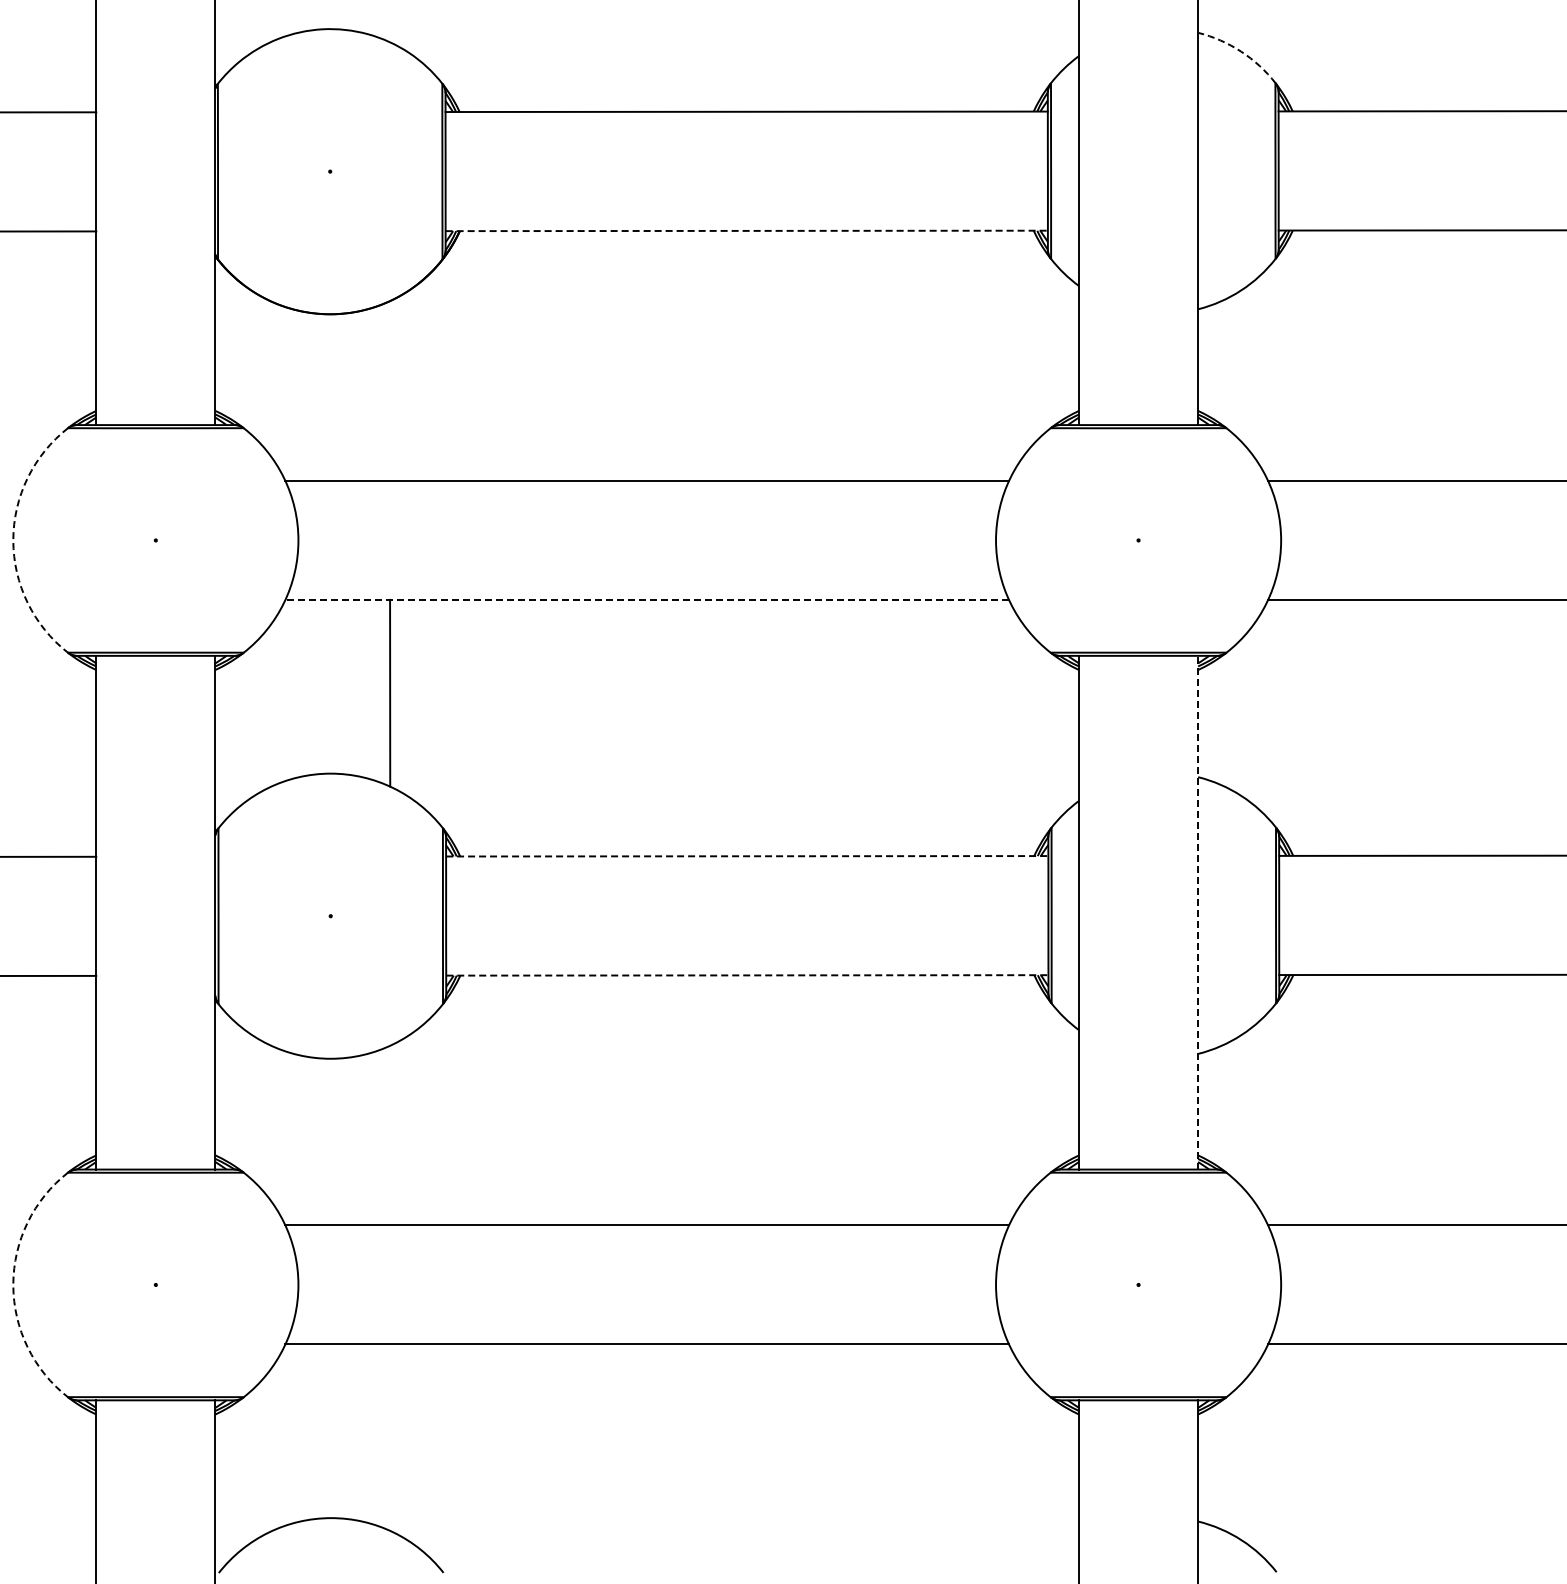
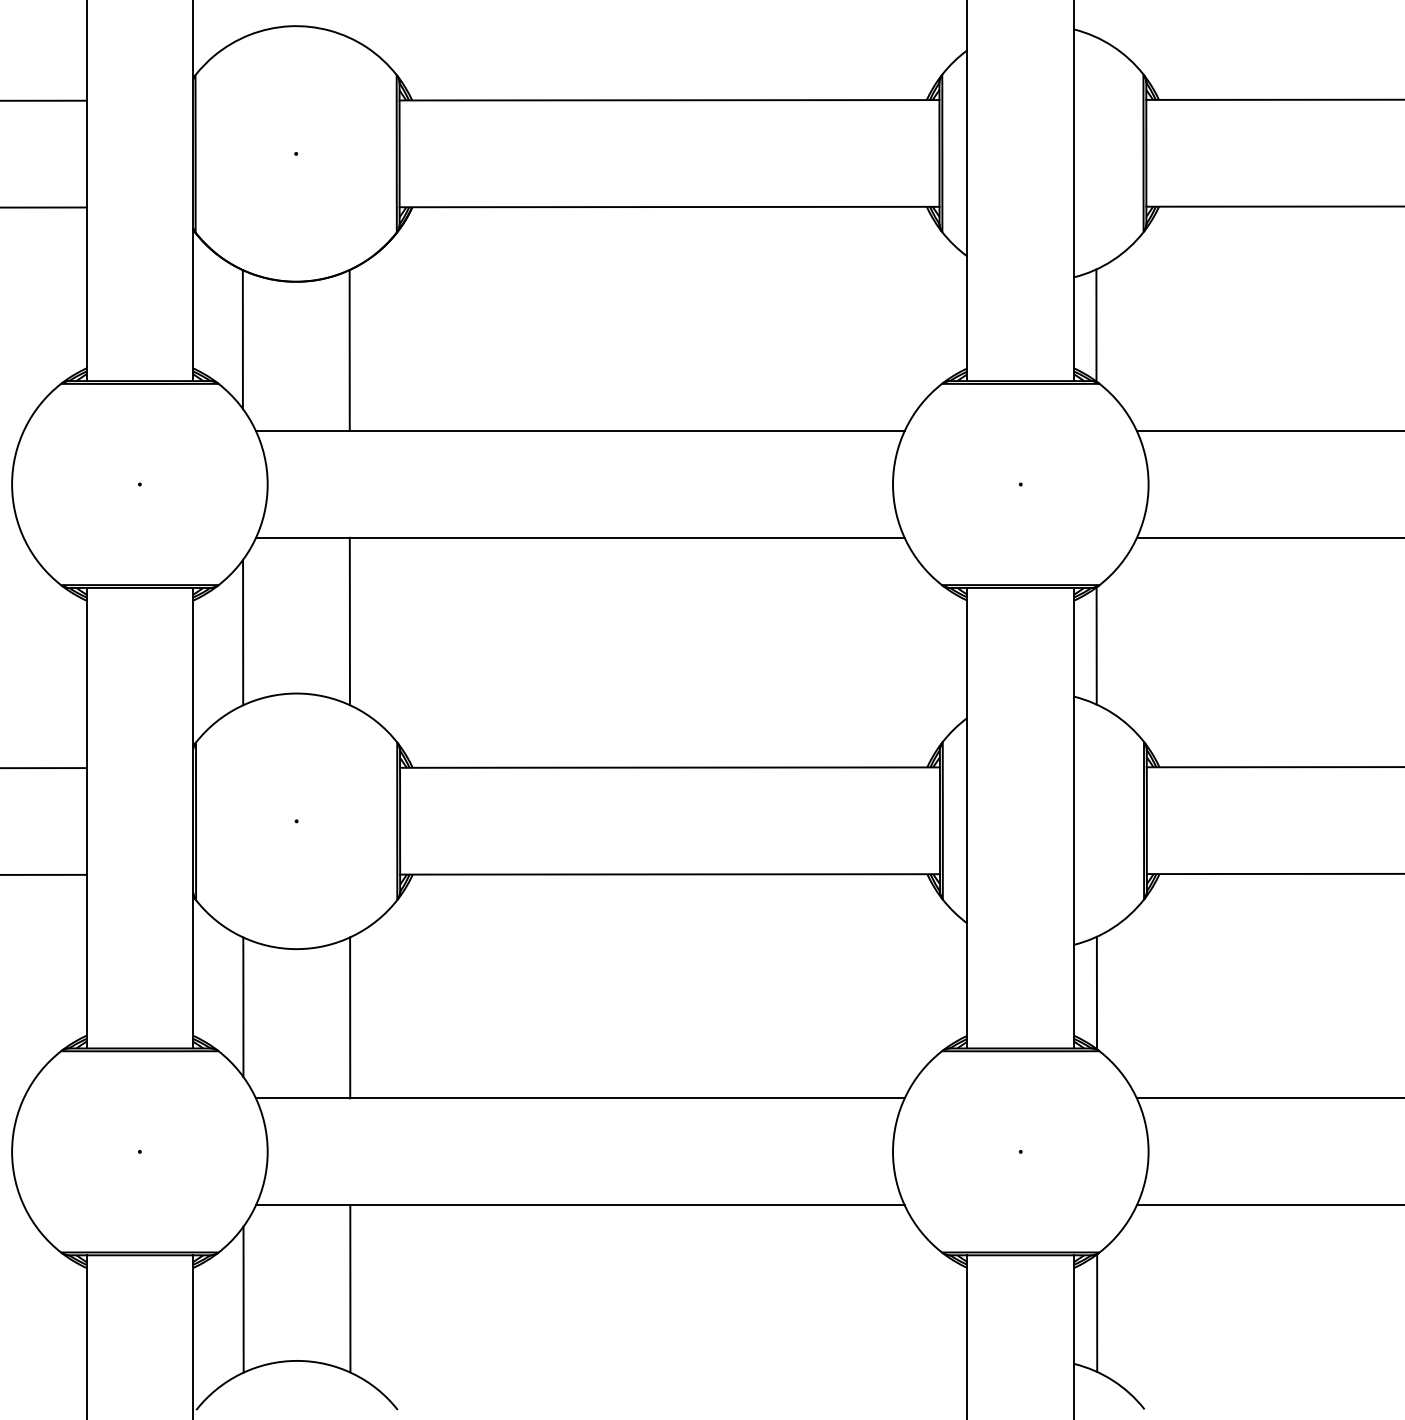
arc: (1241, 51) -> (1113, 46), dashed -> solid
line: (747, 230) -> (670, 206), dashed -> solid
line: (1222, 362) -> (1096, 324), added
line: (270, 378) -> (242, 339), added
line: (389, 390) -> (349, 350), added
arc: (13, 540) -> (12, 484), dashed -> solid
line: (647, 599) -> (580, 537), dashed -> solid
line: (270, 705) -> (242, 632), added
line: (1223, 720) -> (1096, 645), added
line: (747, 856) -> (670, 767), dashed -> solid
line: (1198, 912) -> (1074, 818), dashed -> solid
line: (747, 975) -> (670, 874), dashed -> solid
line: (1223, 1107) -> (1096, 992), added
line: (271, 1123) -> (243, 1007), added
line: (390, 1135) -> (350, 1017), added
arc: (13, 1284) -> (12, 1151), dashed -> solid
line: (390, 1437) -> (350, 1288), added
line: (271, 1449) -> (243, 1299), added
line: (1223, 1464) -> (1096, 1312), added

